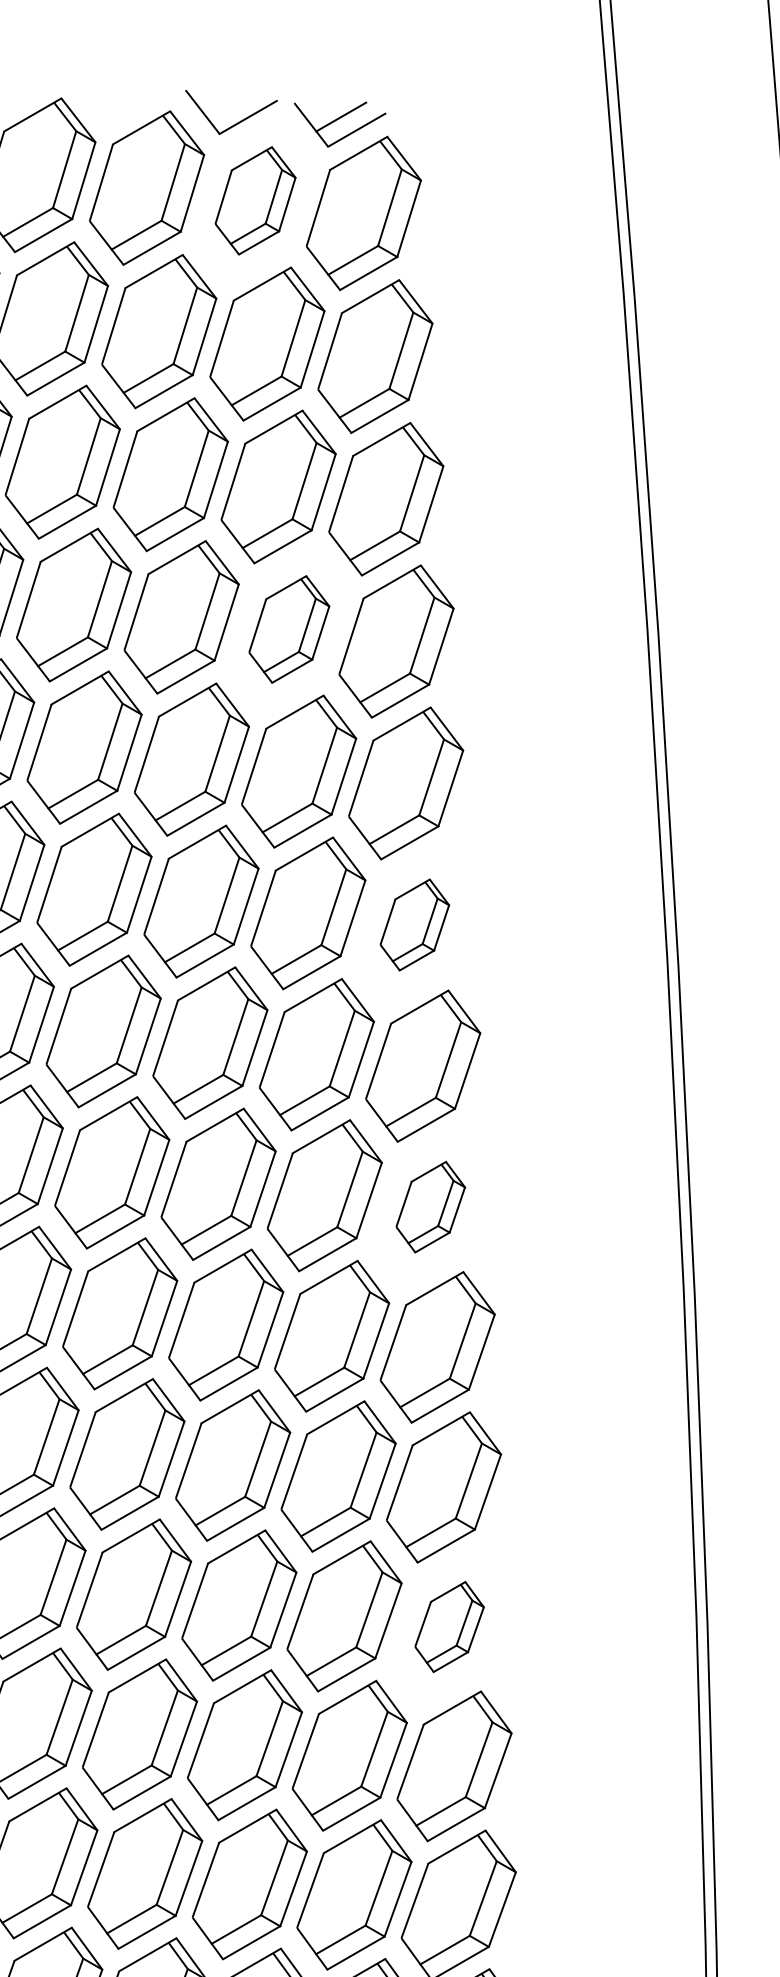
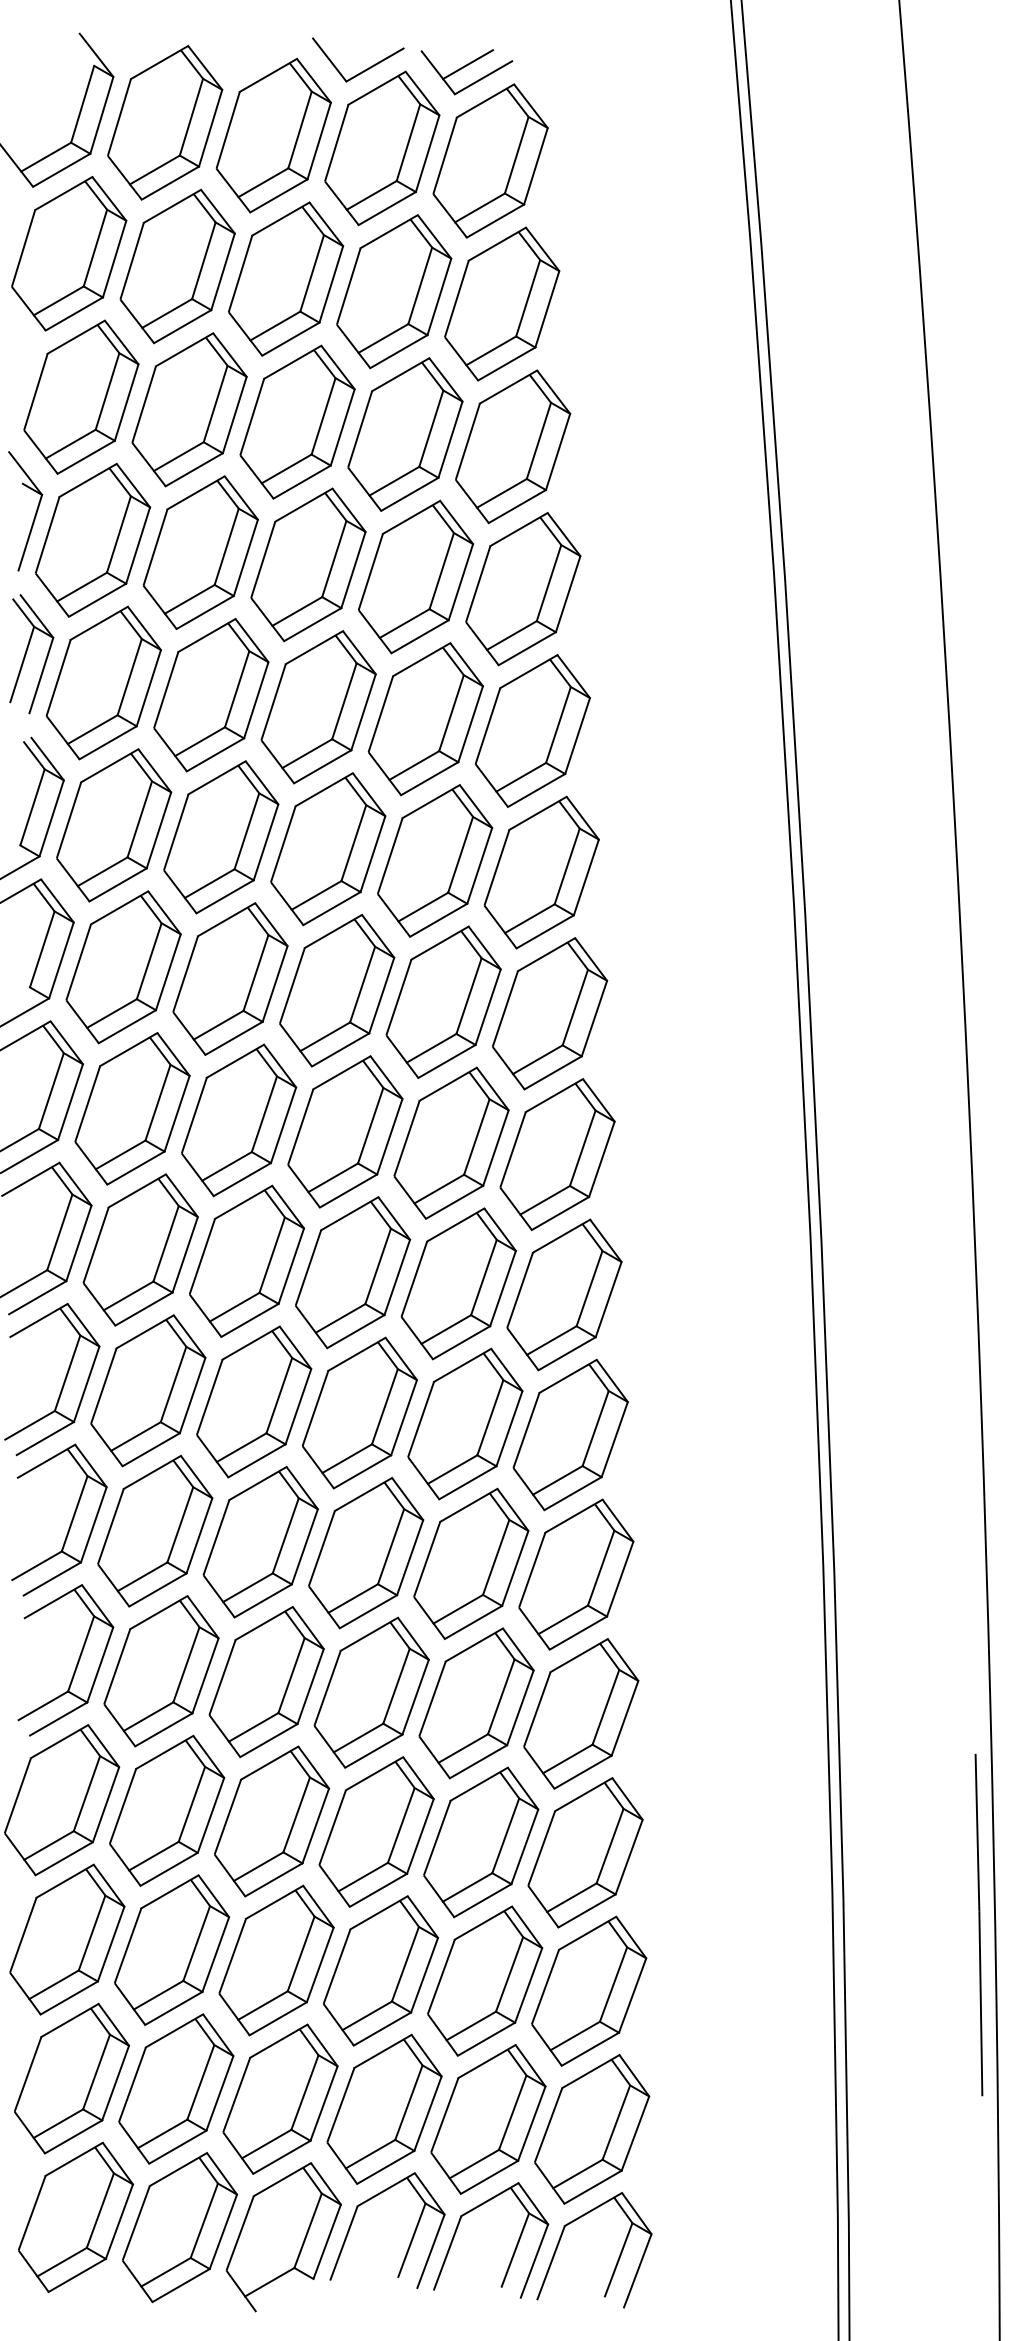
part: (255, 200) -> (382, 148), size x1.43
part: (289, 628) -> (416, 576), size x1.43
part: (414, 924) -> (541, 872), size x1.67
part: (430, 1206) -> (557, 1154), size x1.67
part: (449, 1626) -> (576, 1574), size x1.67

